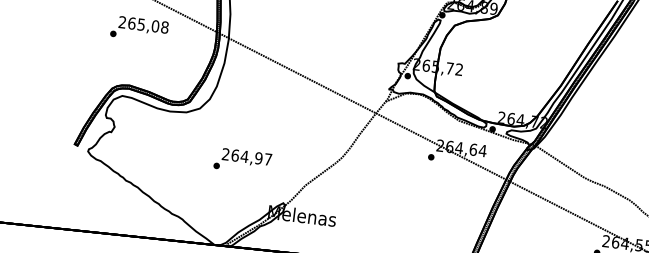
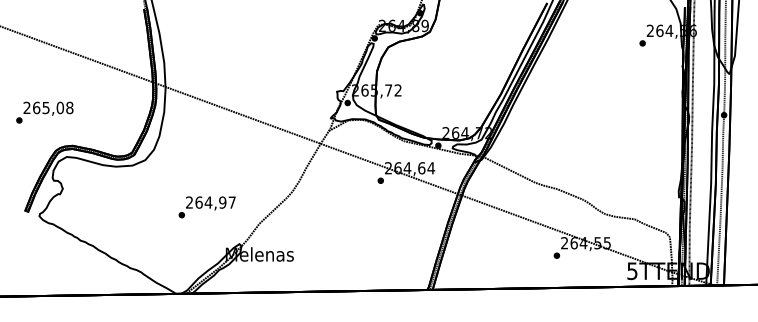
text: (139, 28) -> (44, 112), moved
text: (242, 161) -> (206, 207), moved

